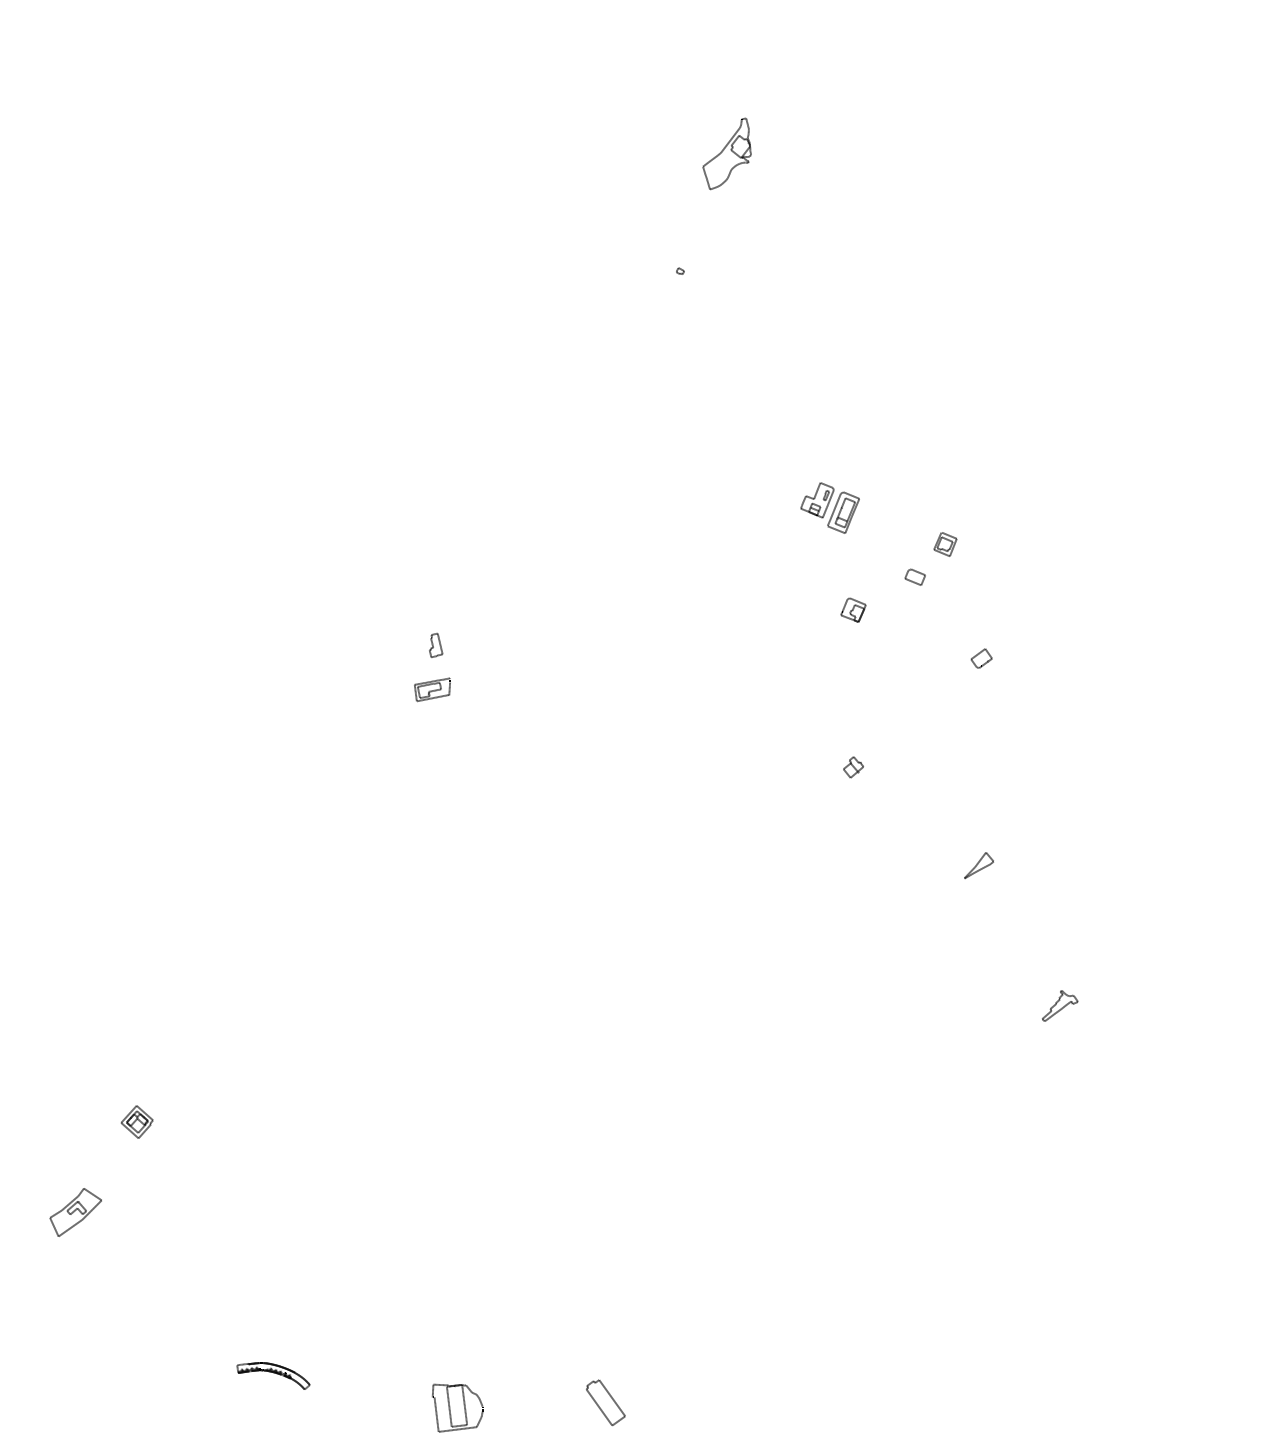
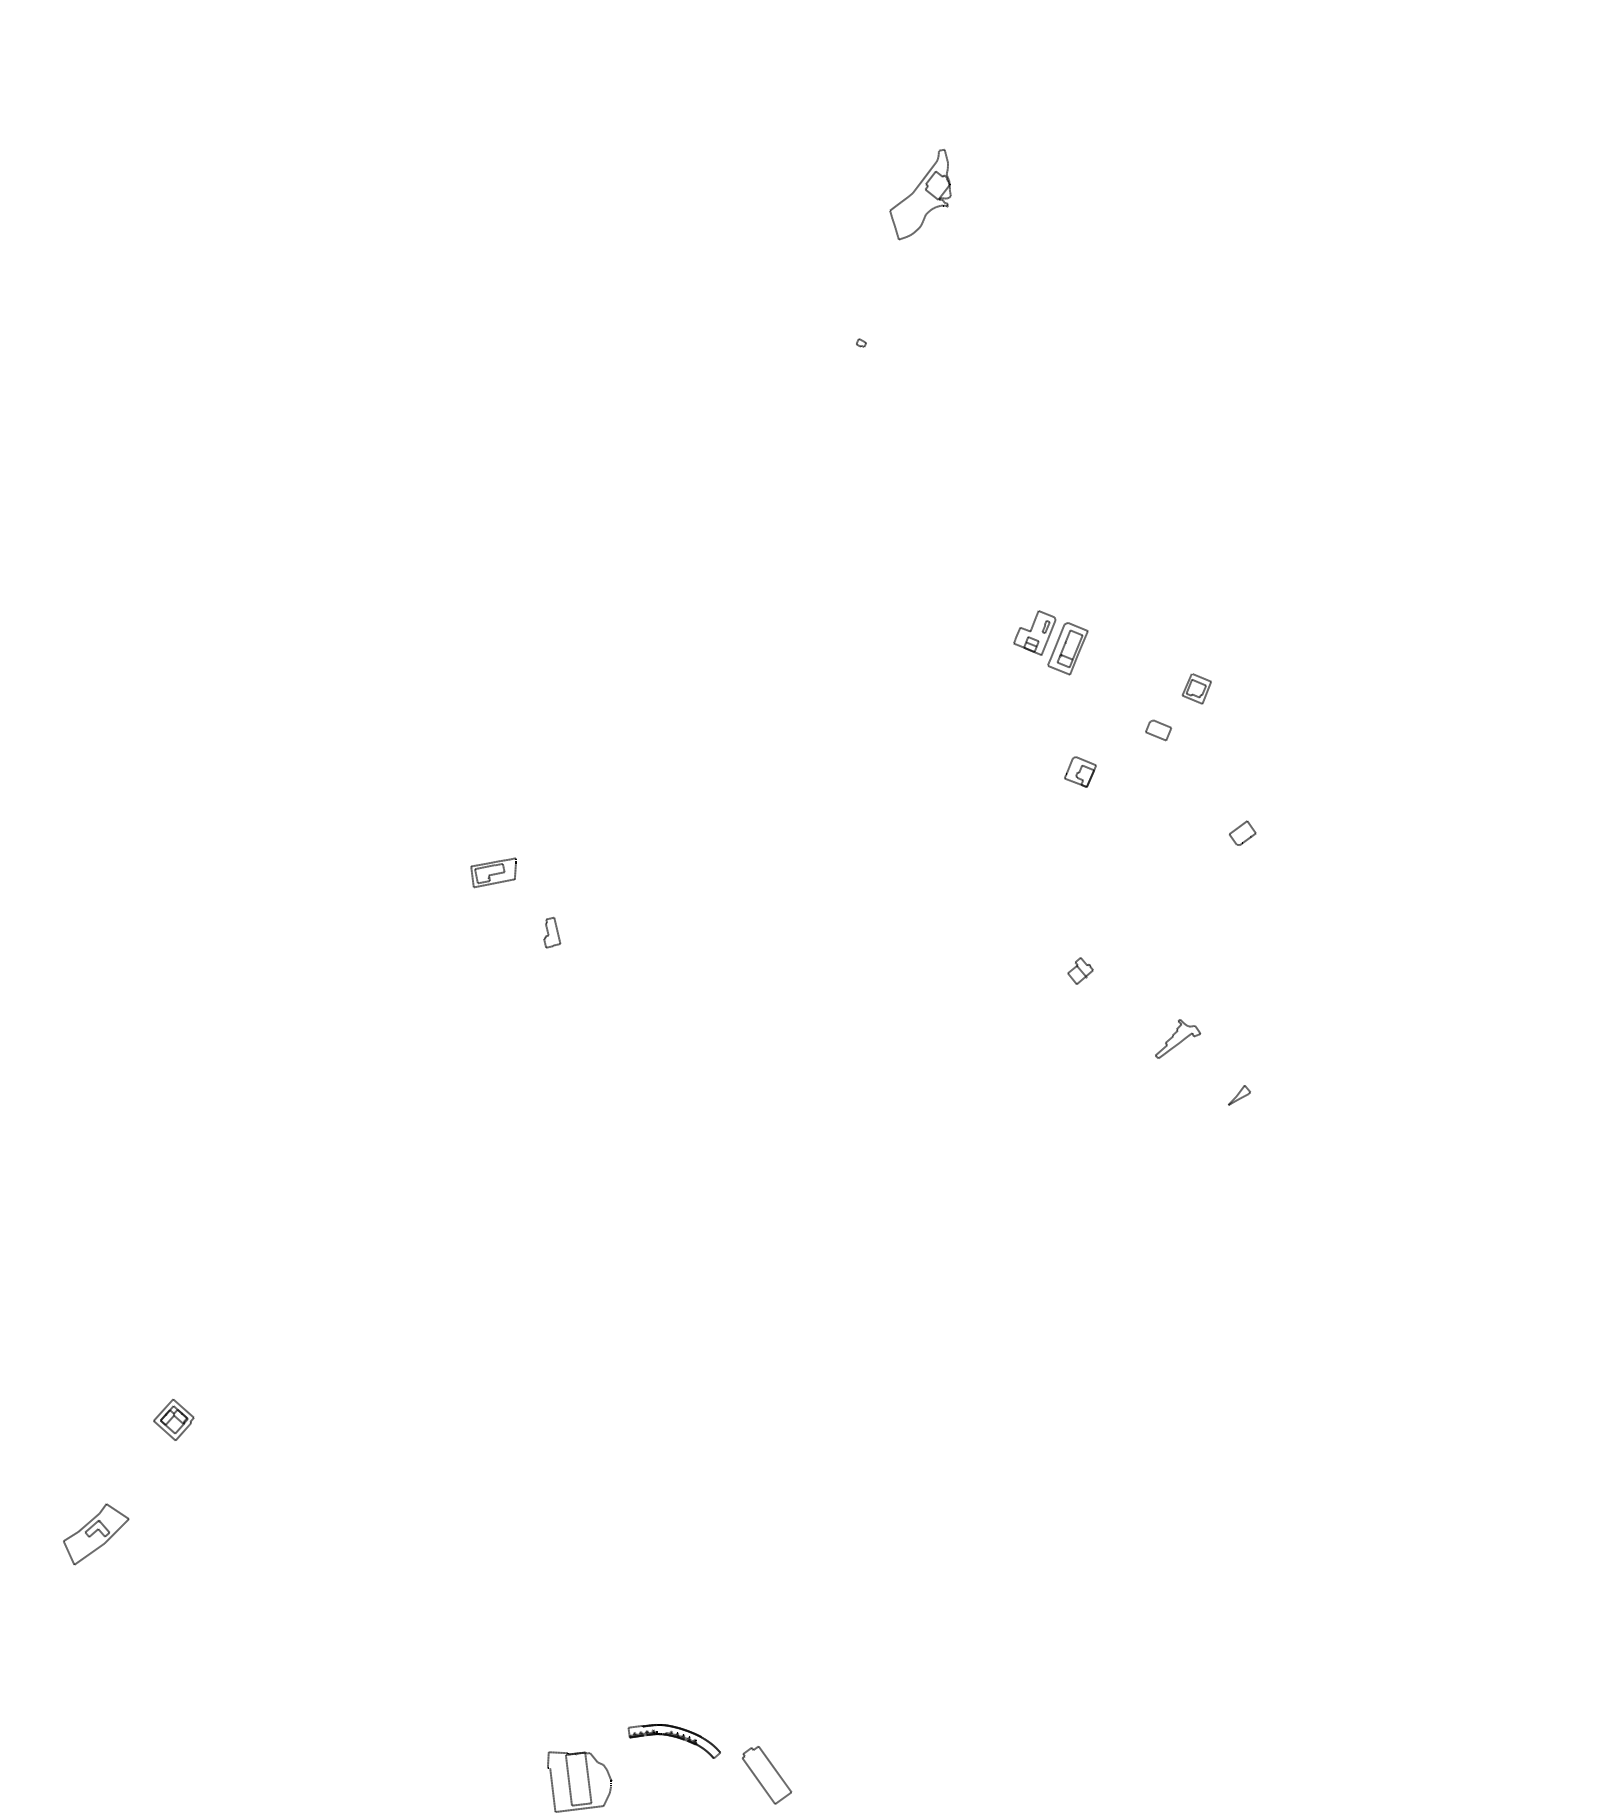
part: (436, 645) -> (552, 932), moved
part: (432, 689) -> (493, 872), moved
part: (979, 865) -> (1239, 1095), size x0.6
part: (1060, 1005) -> (1178, 1038), moved
part: (272, 1376) -> (673, 1741), moved

